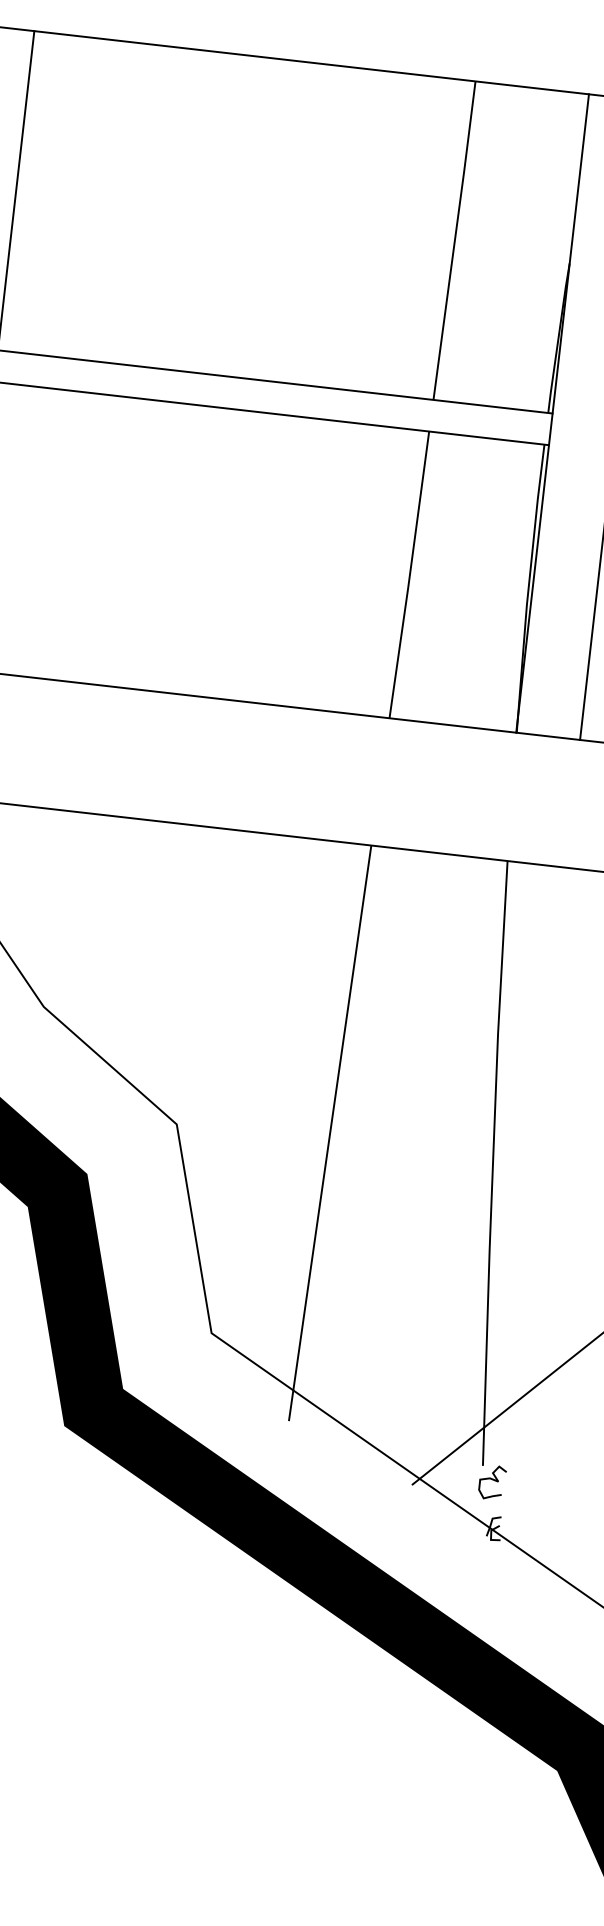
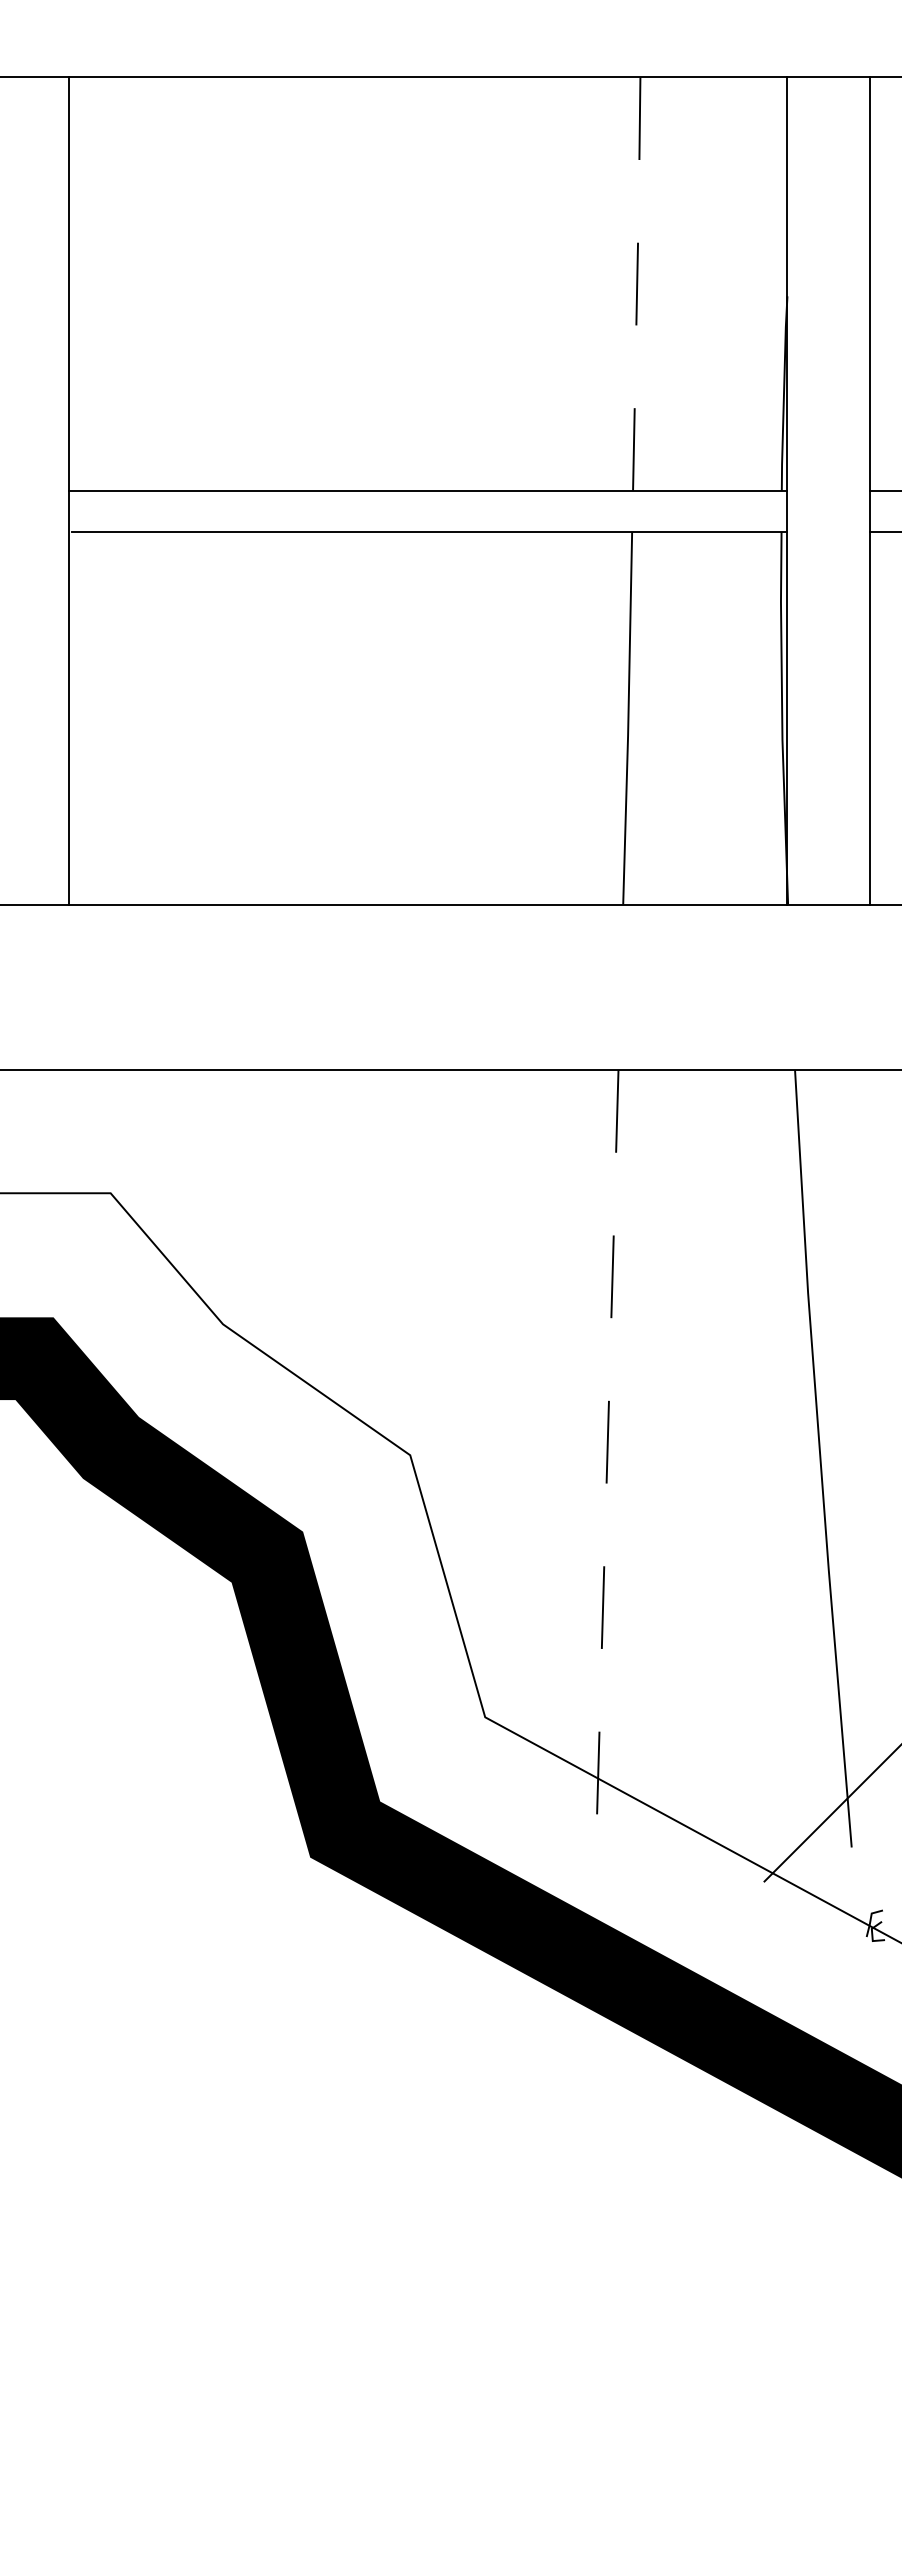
line: (455, 241) -> (637, 284), solid -> dashed
line: (329, 1133) -> (607, 1444), solid -> dashed
curve: (492, 1480) -> (866, 1864), removed

